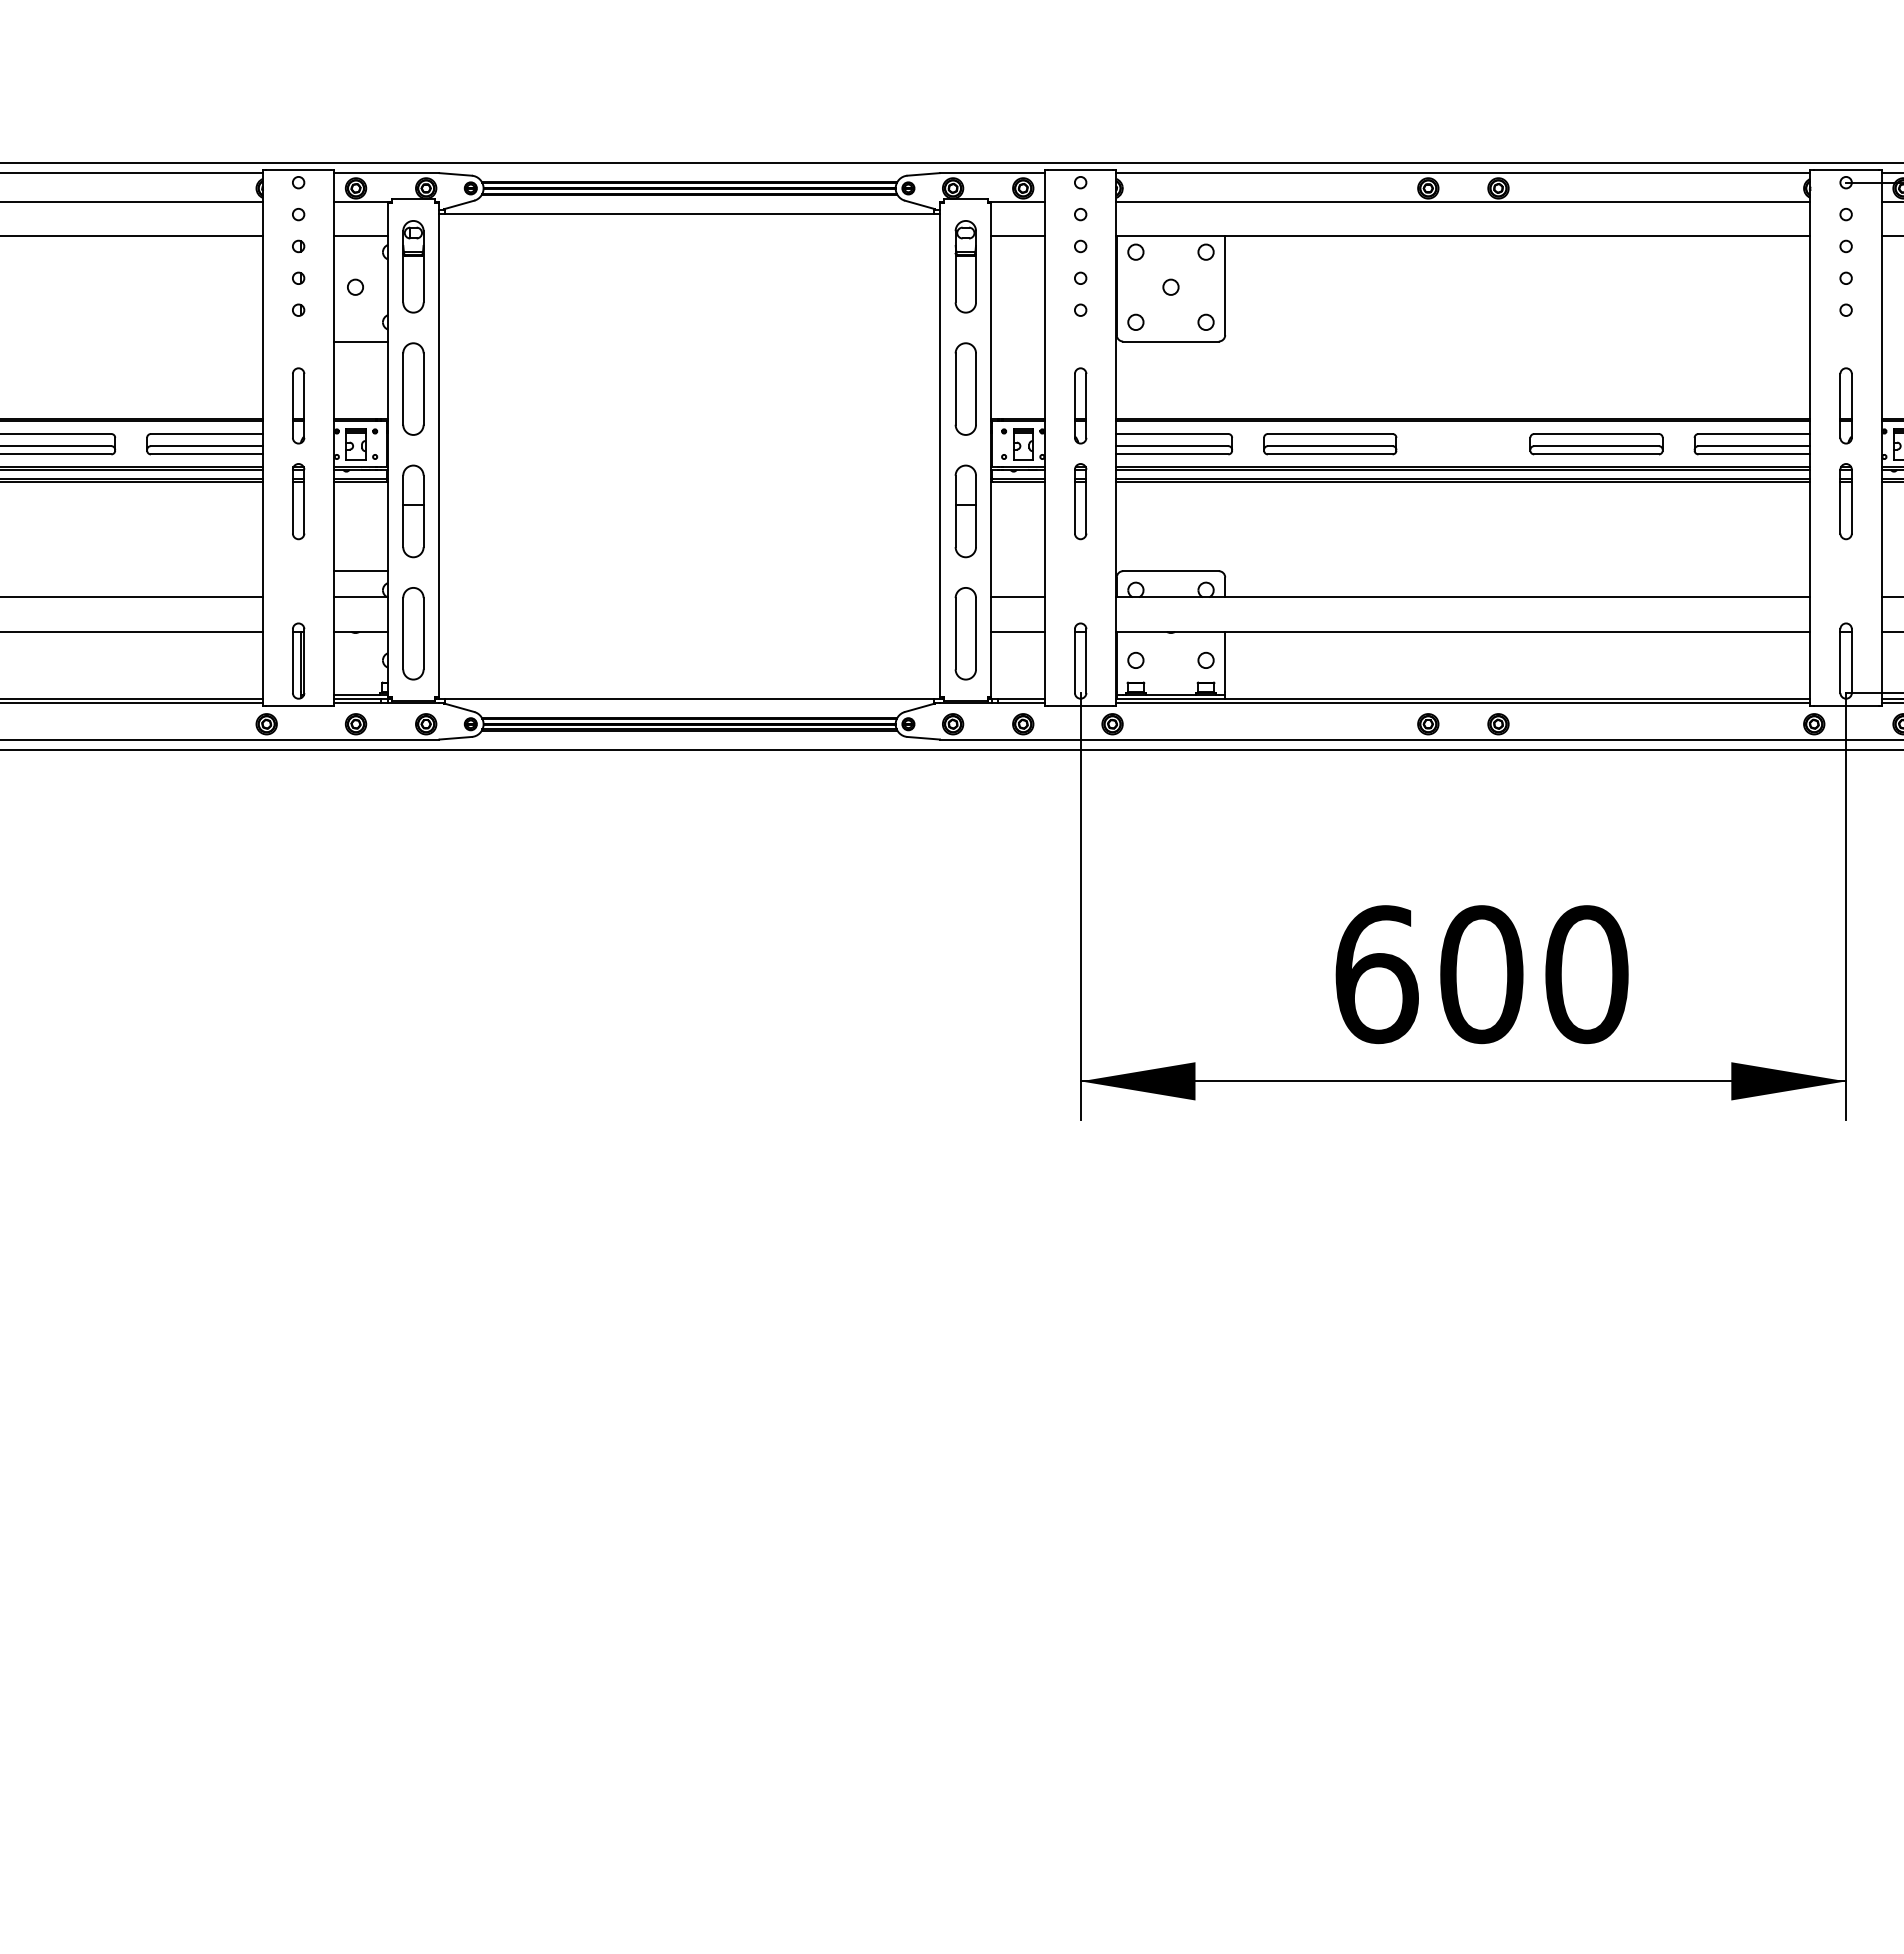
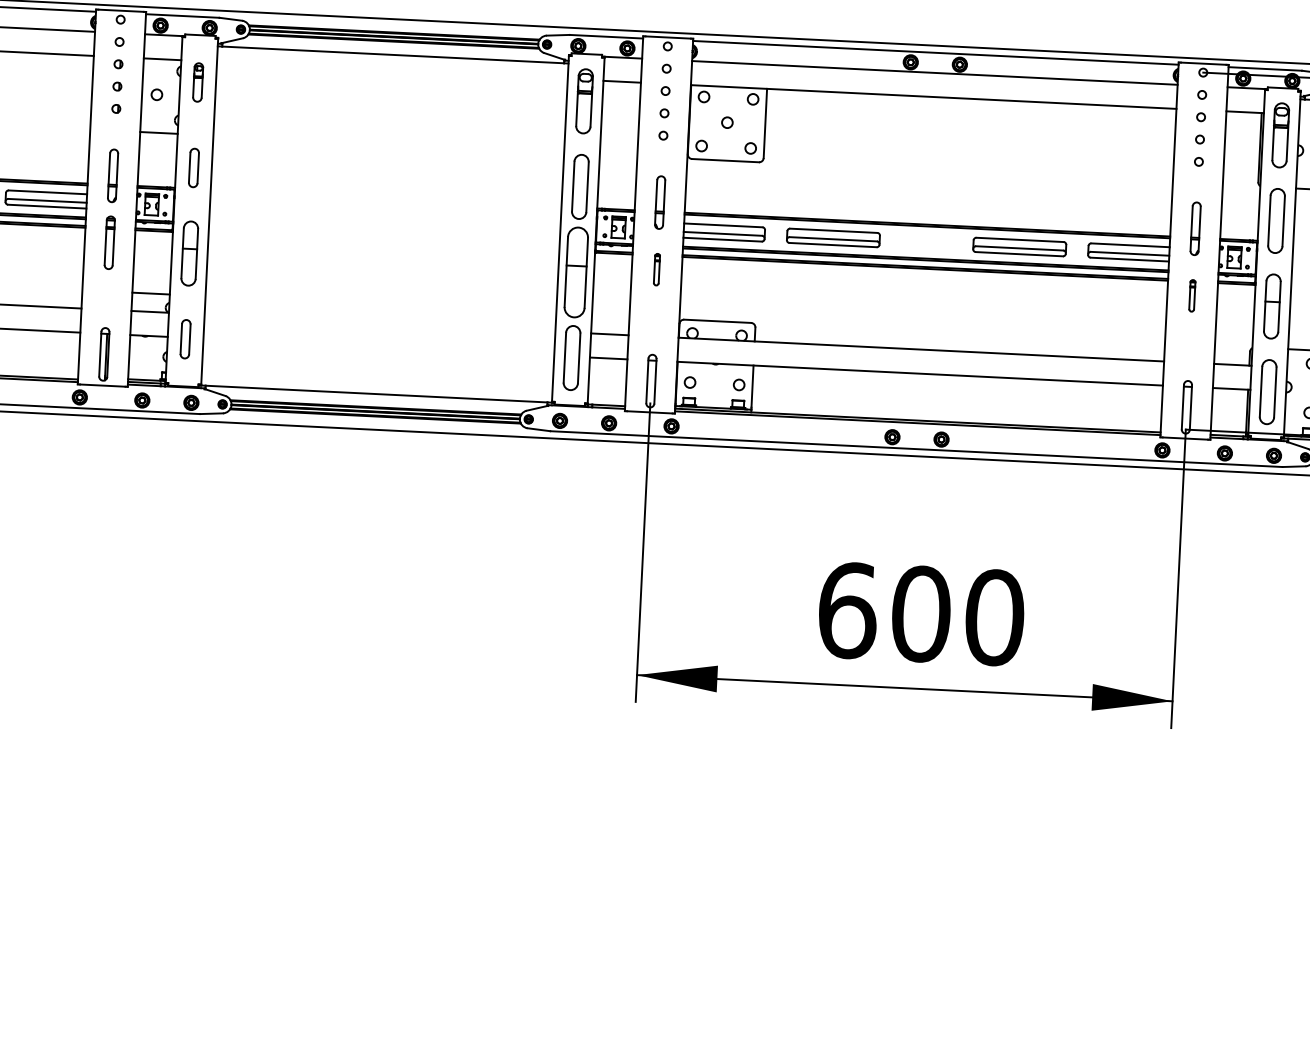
part: (413, 266) -> (198, 82), size x0.6
part: (413, 388) -> (194, 167), size x0.6
part: (1080, 501) -> (656, 269), size x0.6
part: (1845, 501) -> (1191, 295), size x0.6
part: (965, 511) -> (575, 272), size x1.4
part: (413, 633) -> (185, 338), size x0.6

